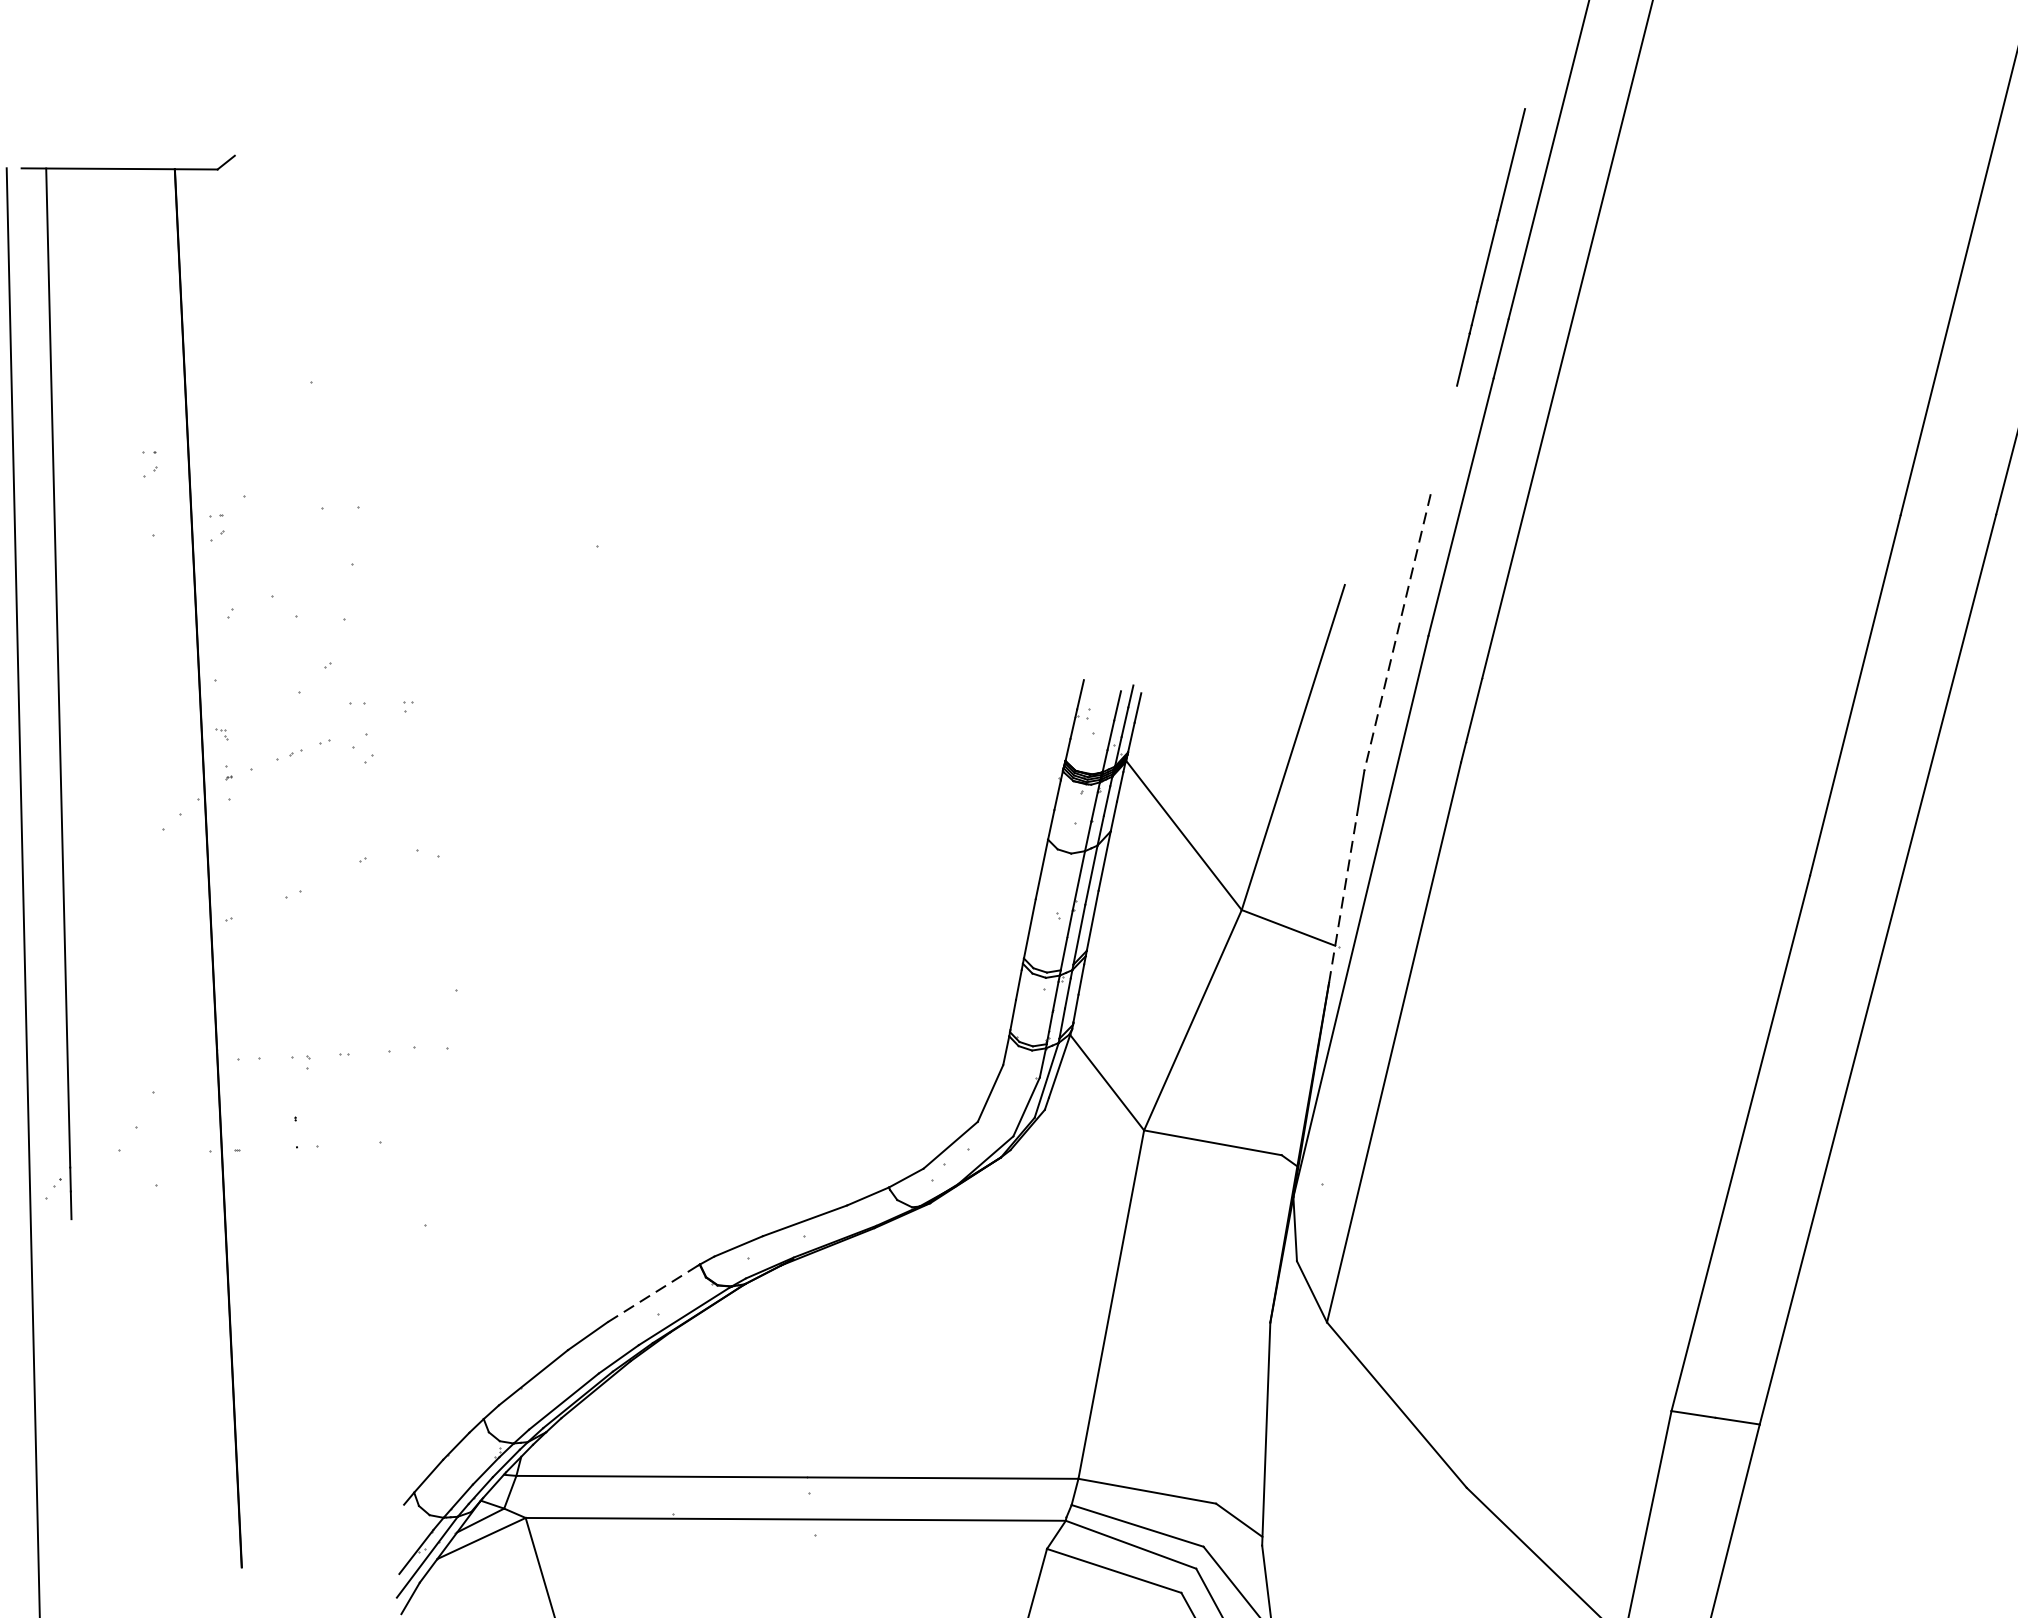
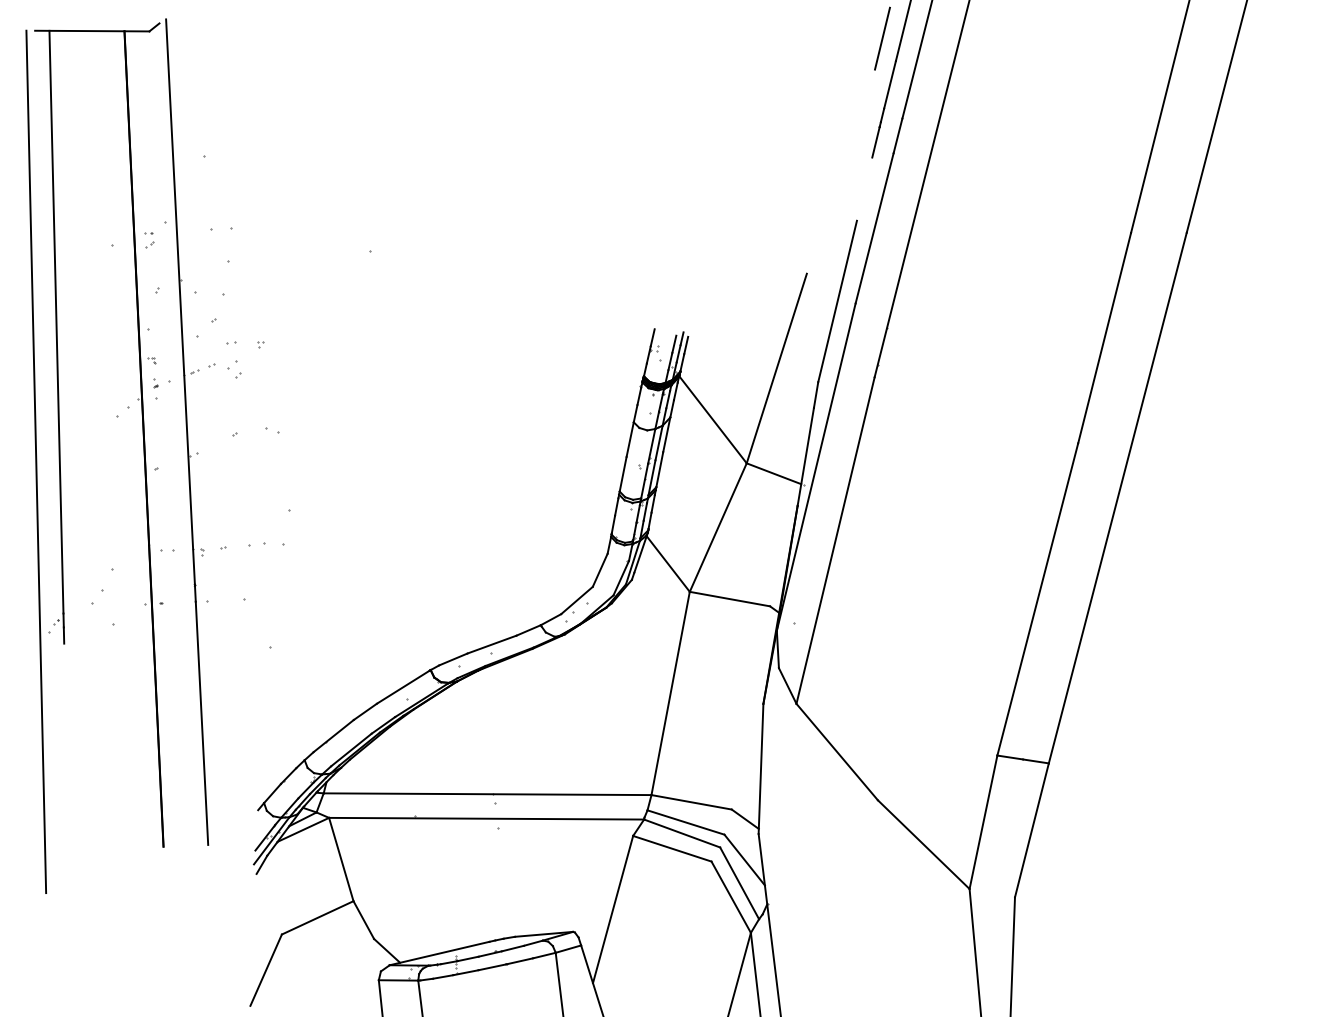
line: (1474, 181) -> (882, 38), added
part: (150, 464) -> (110, 203), removed
line: (1397, 632) -> (837, 301), dashed -> solid
line: (282, 855) -> (187, 431), added
line: (1342, 898) -> (805, 456), dashed -> solid
line: (651, 1294) -> (402, 687), dashed -> solid

